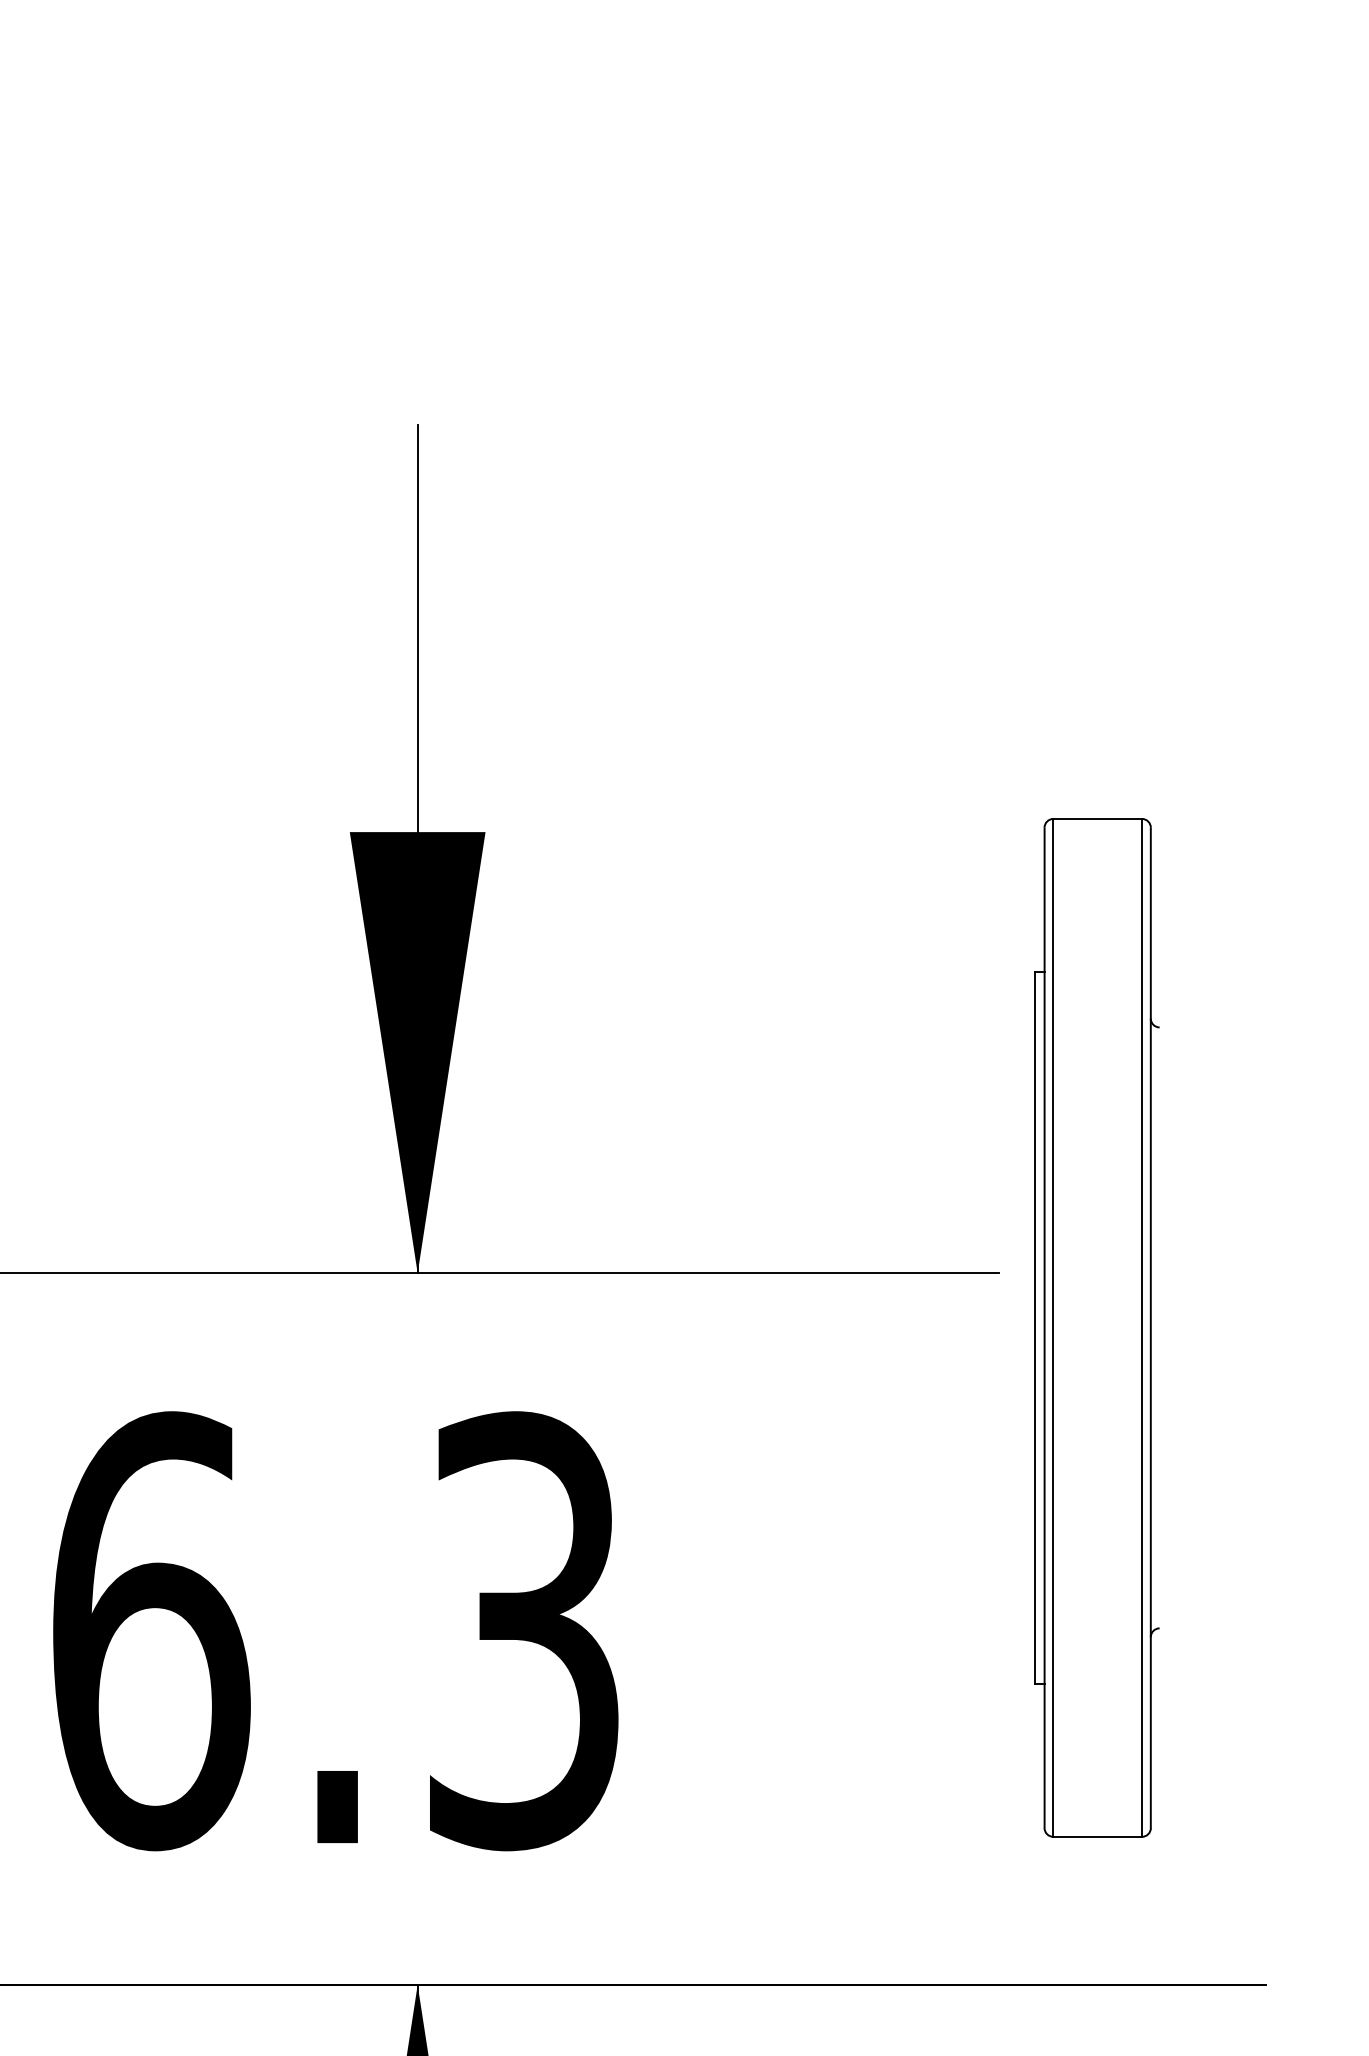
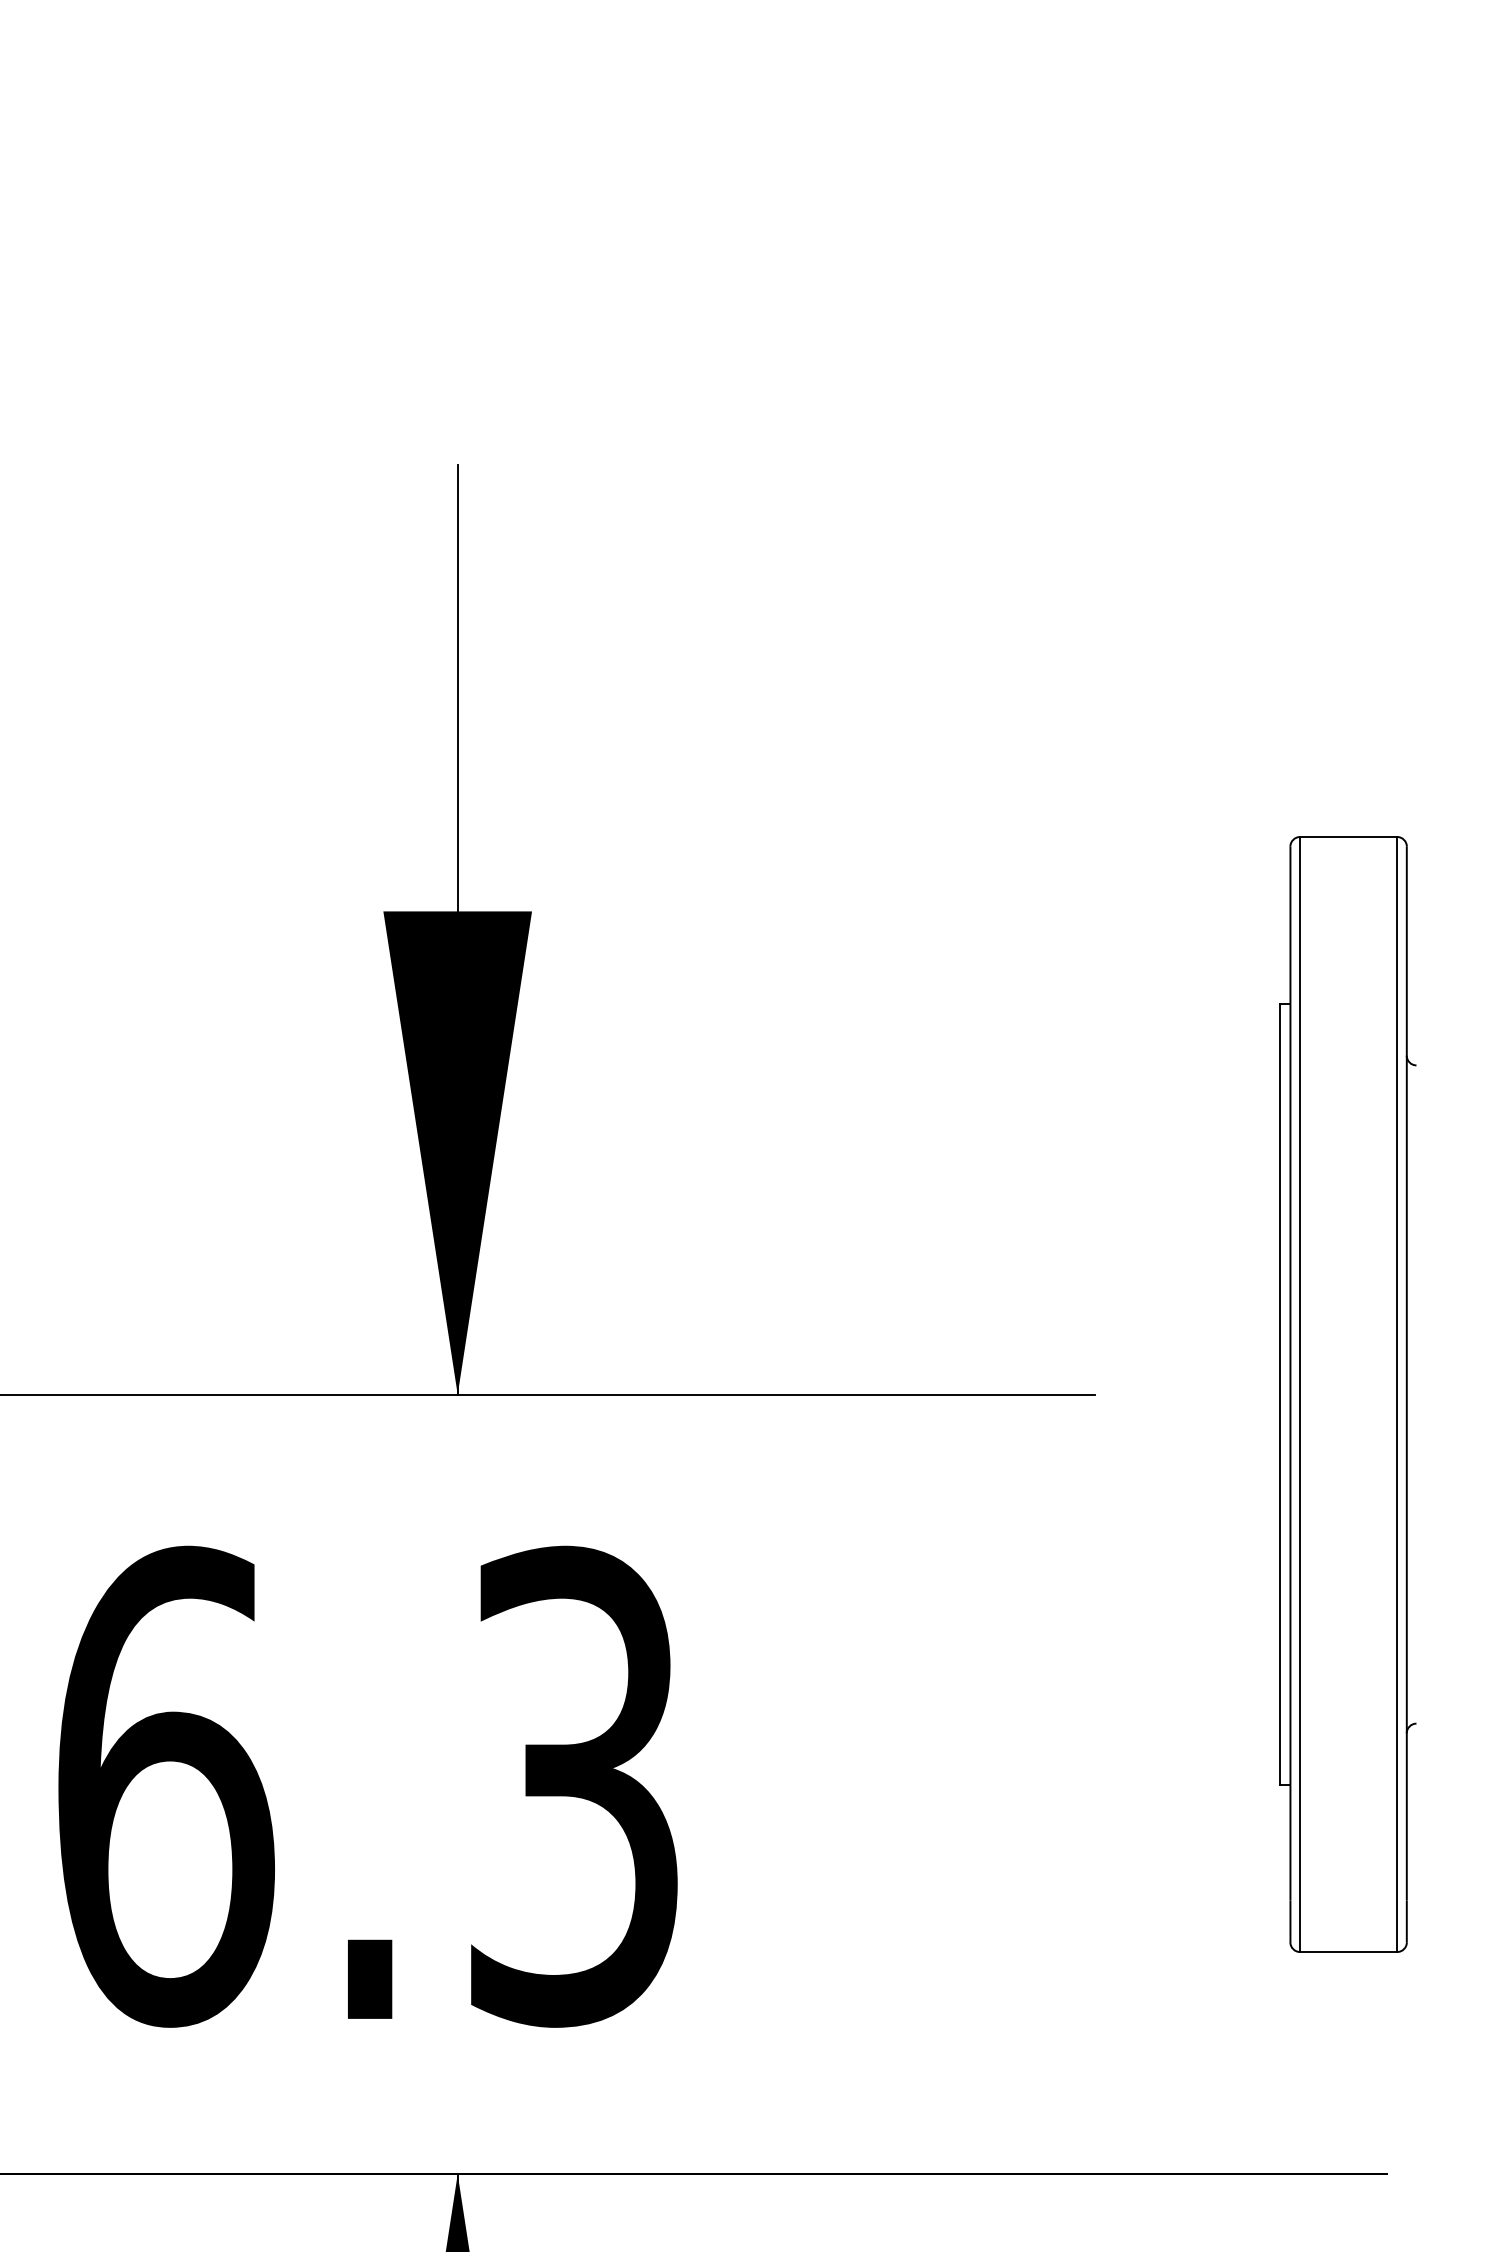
part: (1096, 1327) -> (1347, 1394), moved

